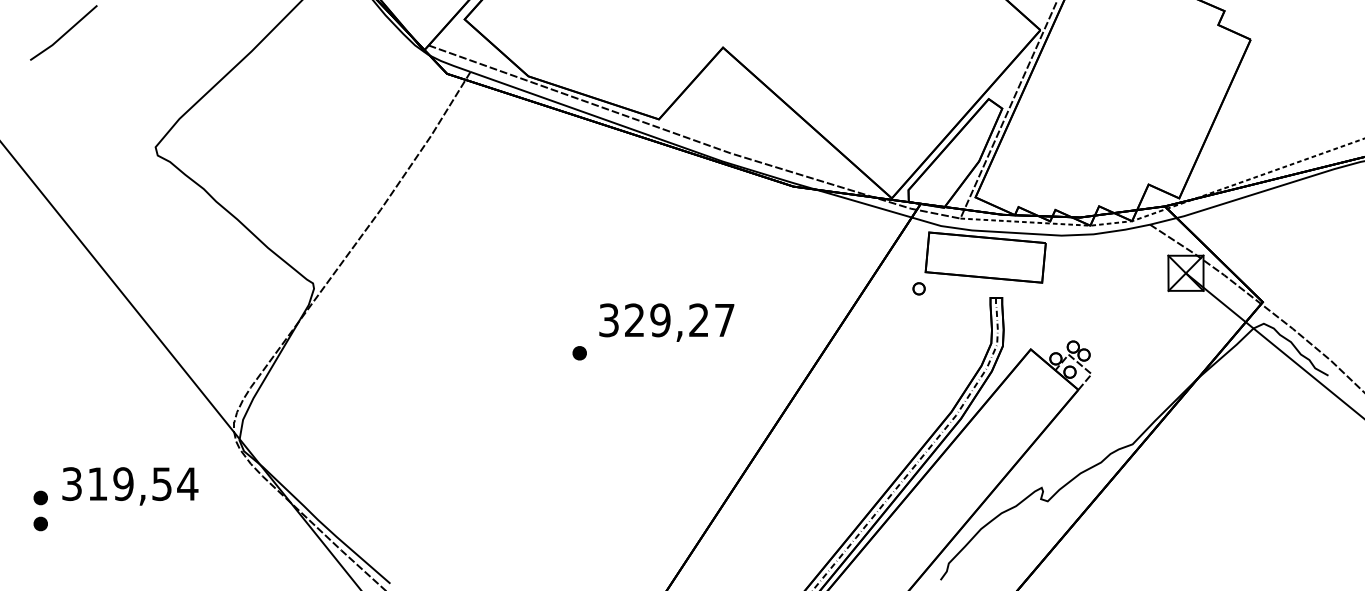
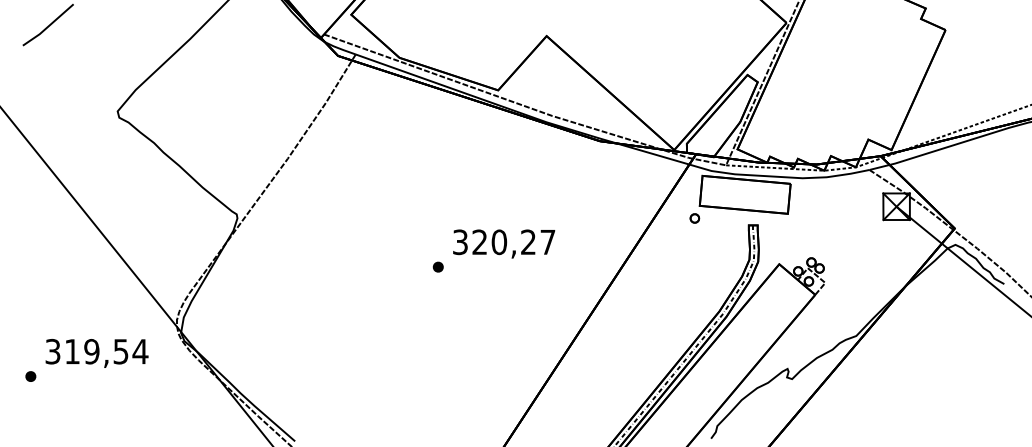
text: (660, 320) -> (499, 242), 329,27 -> 320,27
text: (130, 486) -> (97, 353), moved
part: (40, 523) -> (30, 395), removed

